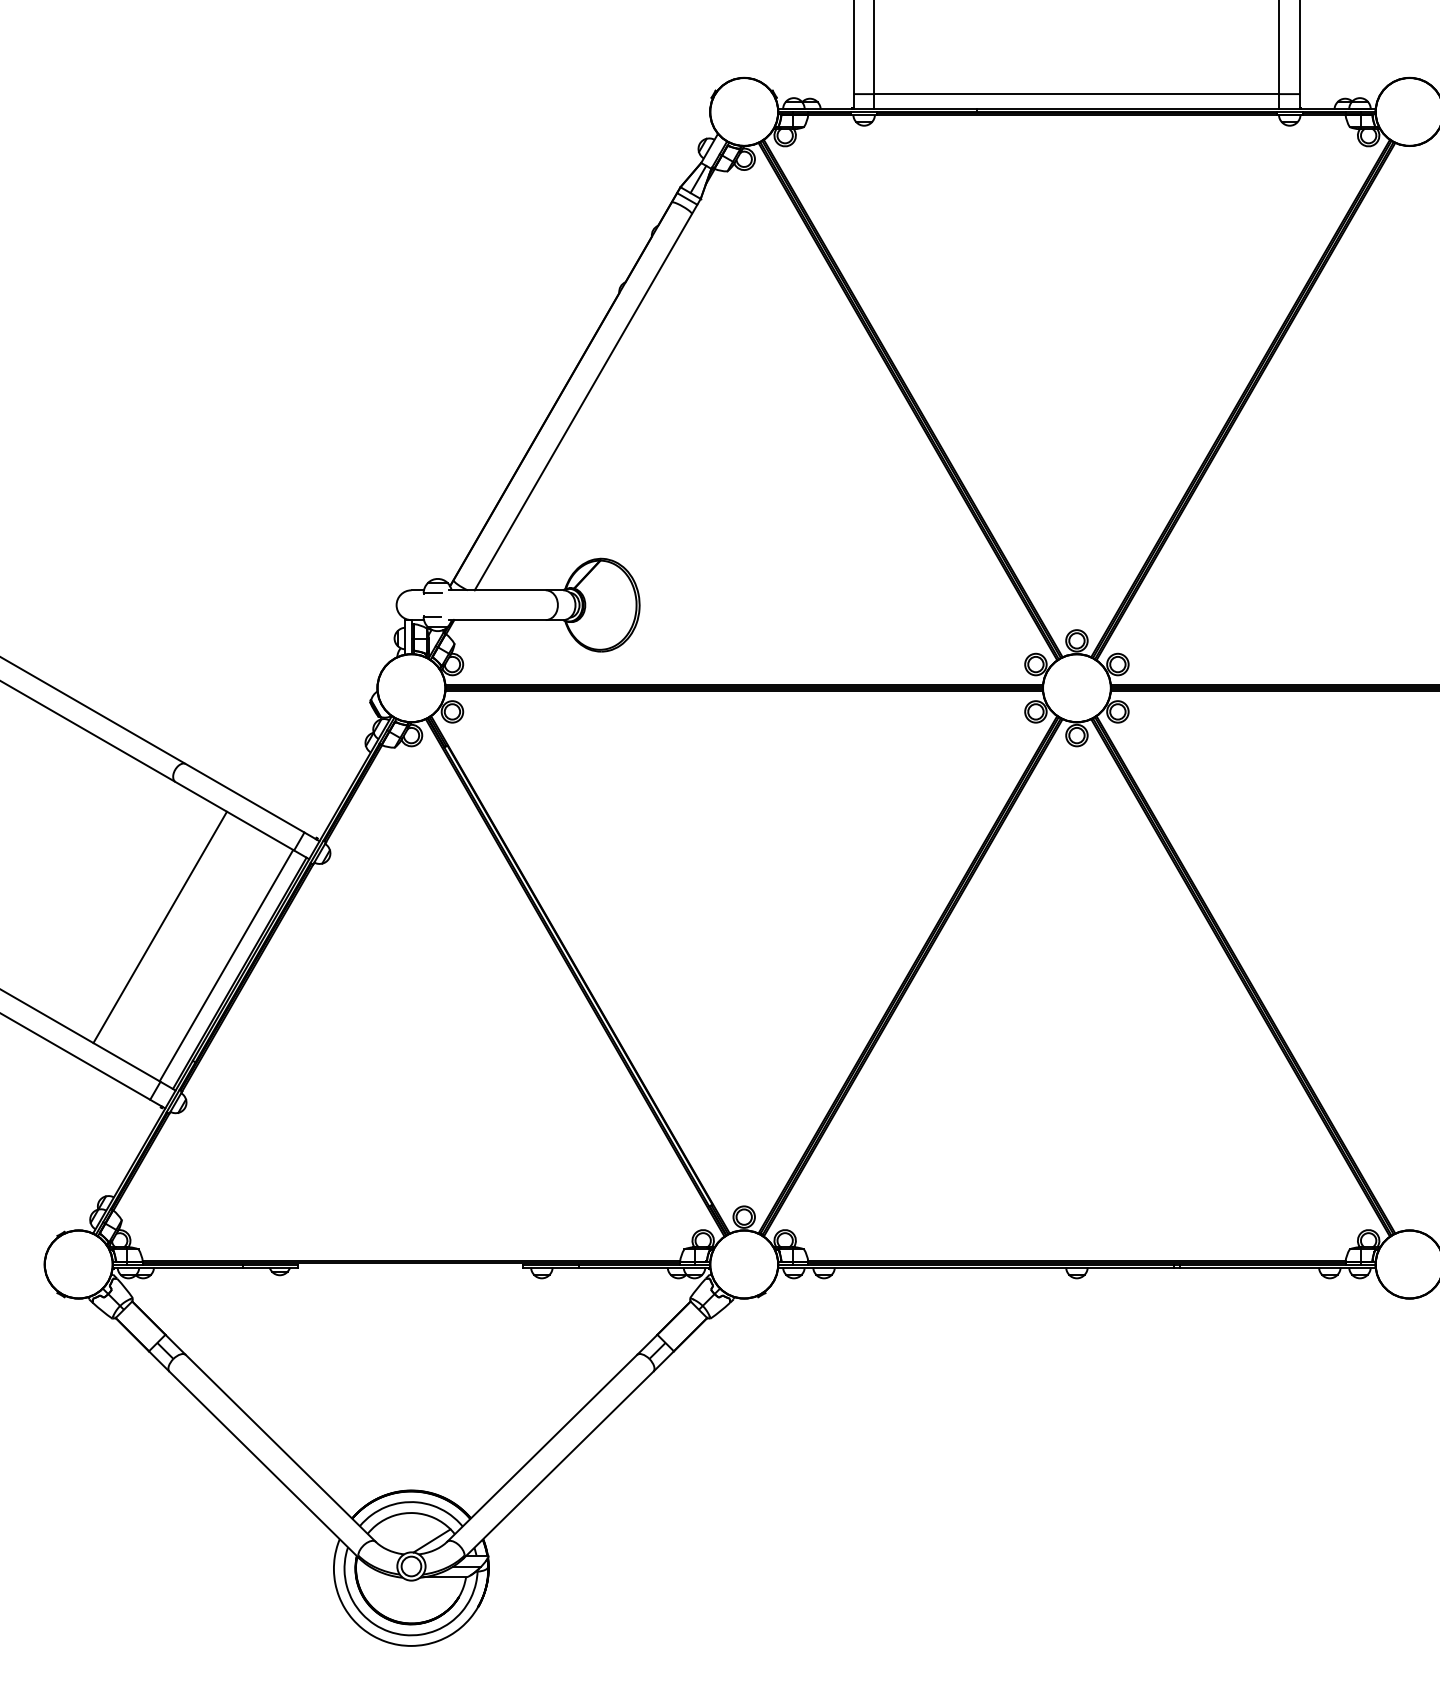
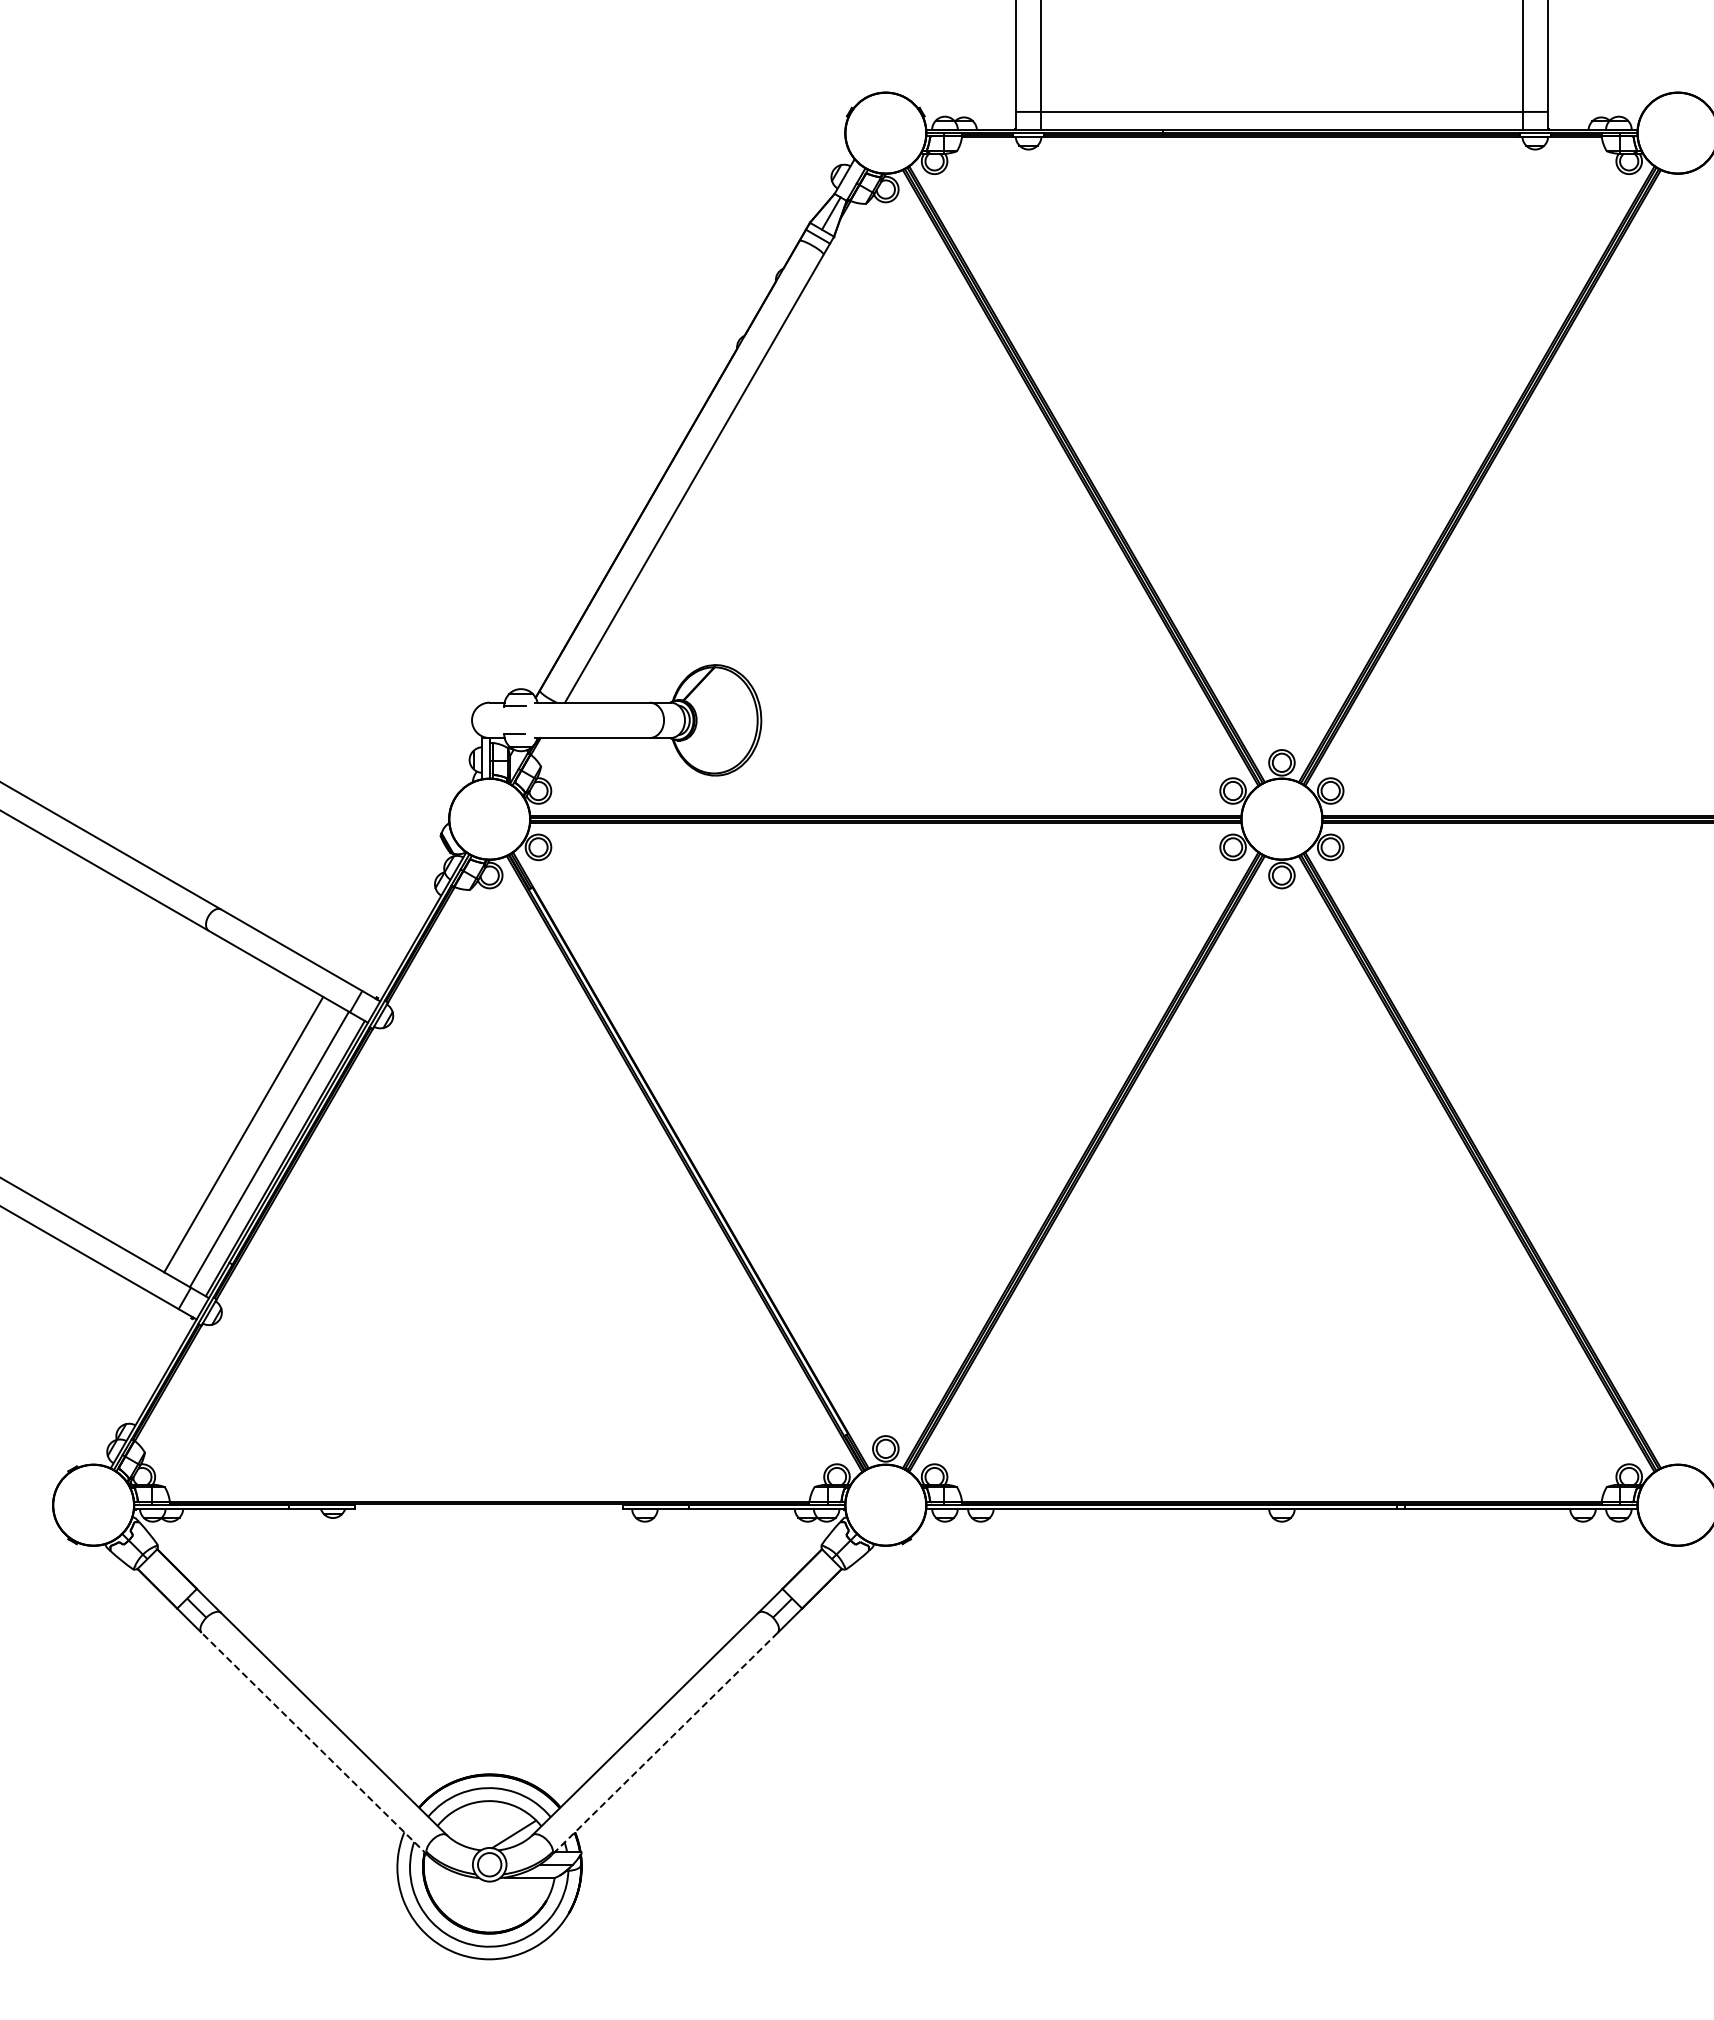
line: (160, 927) -> (243, 1134), moved
line: (264, 1465) -> (314, 1744), solid -> dashed
line: (558, 1465) -> (664, 1744), solid -> dashed

